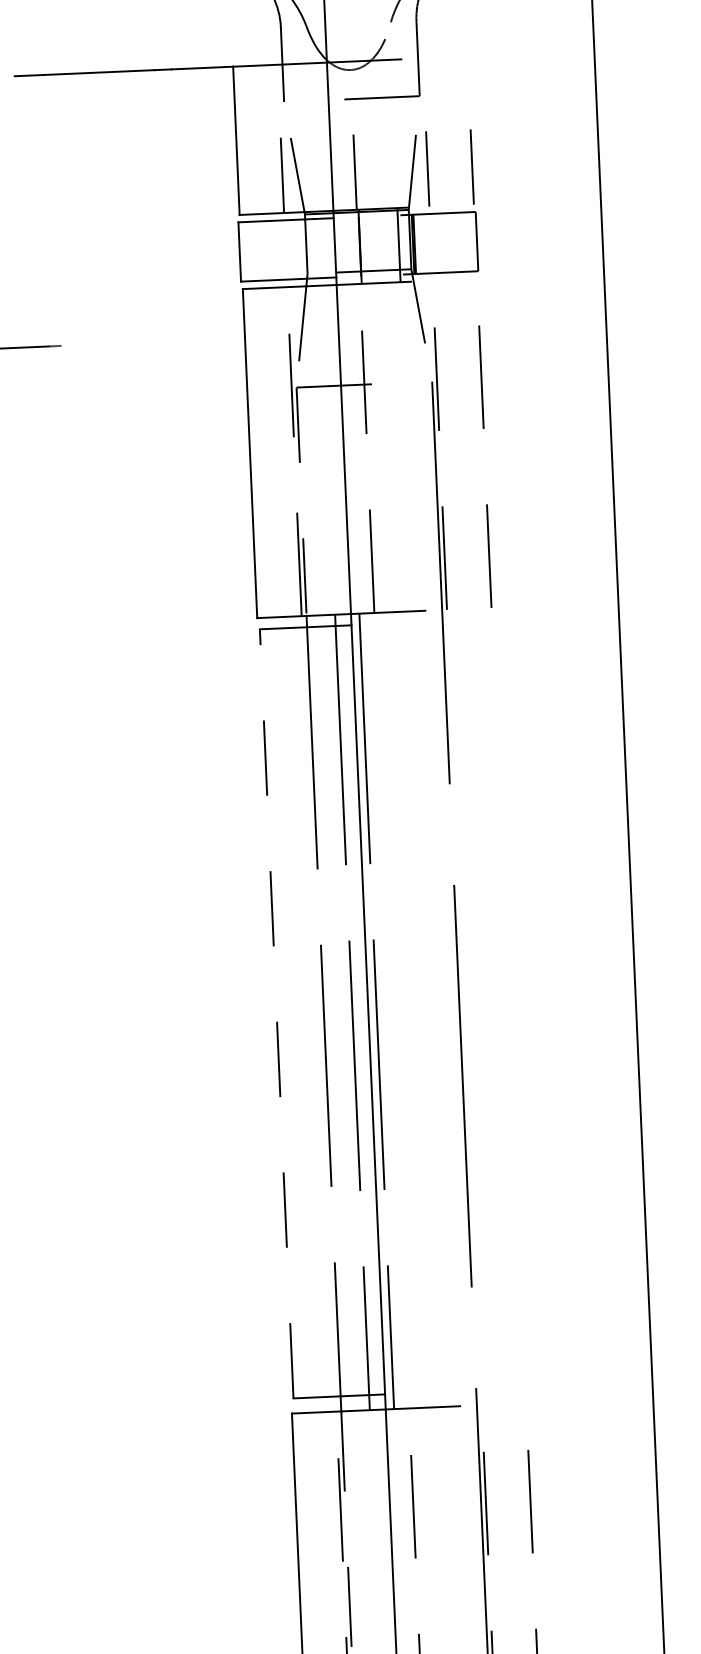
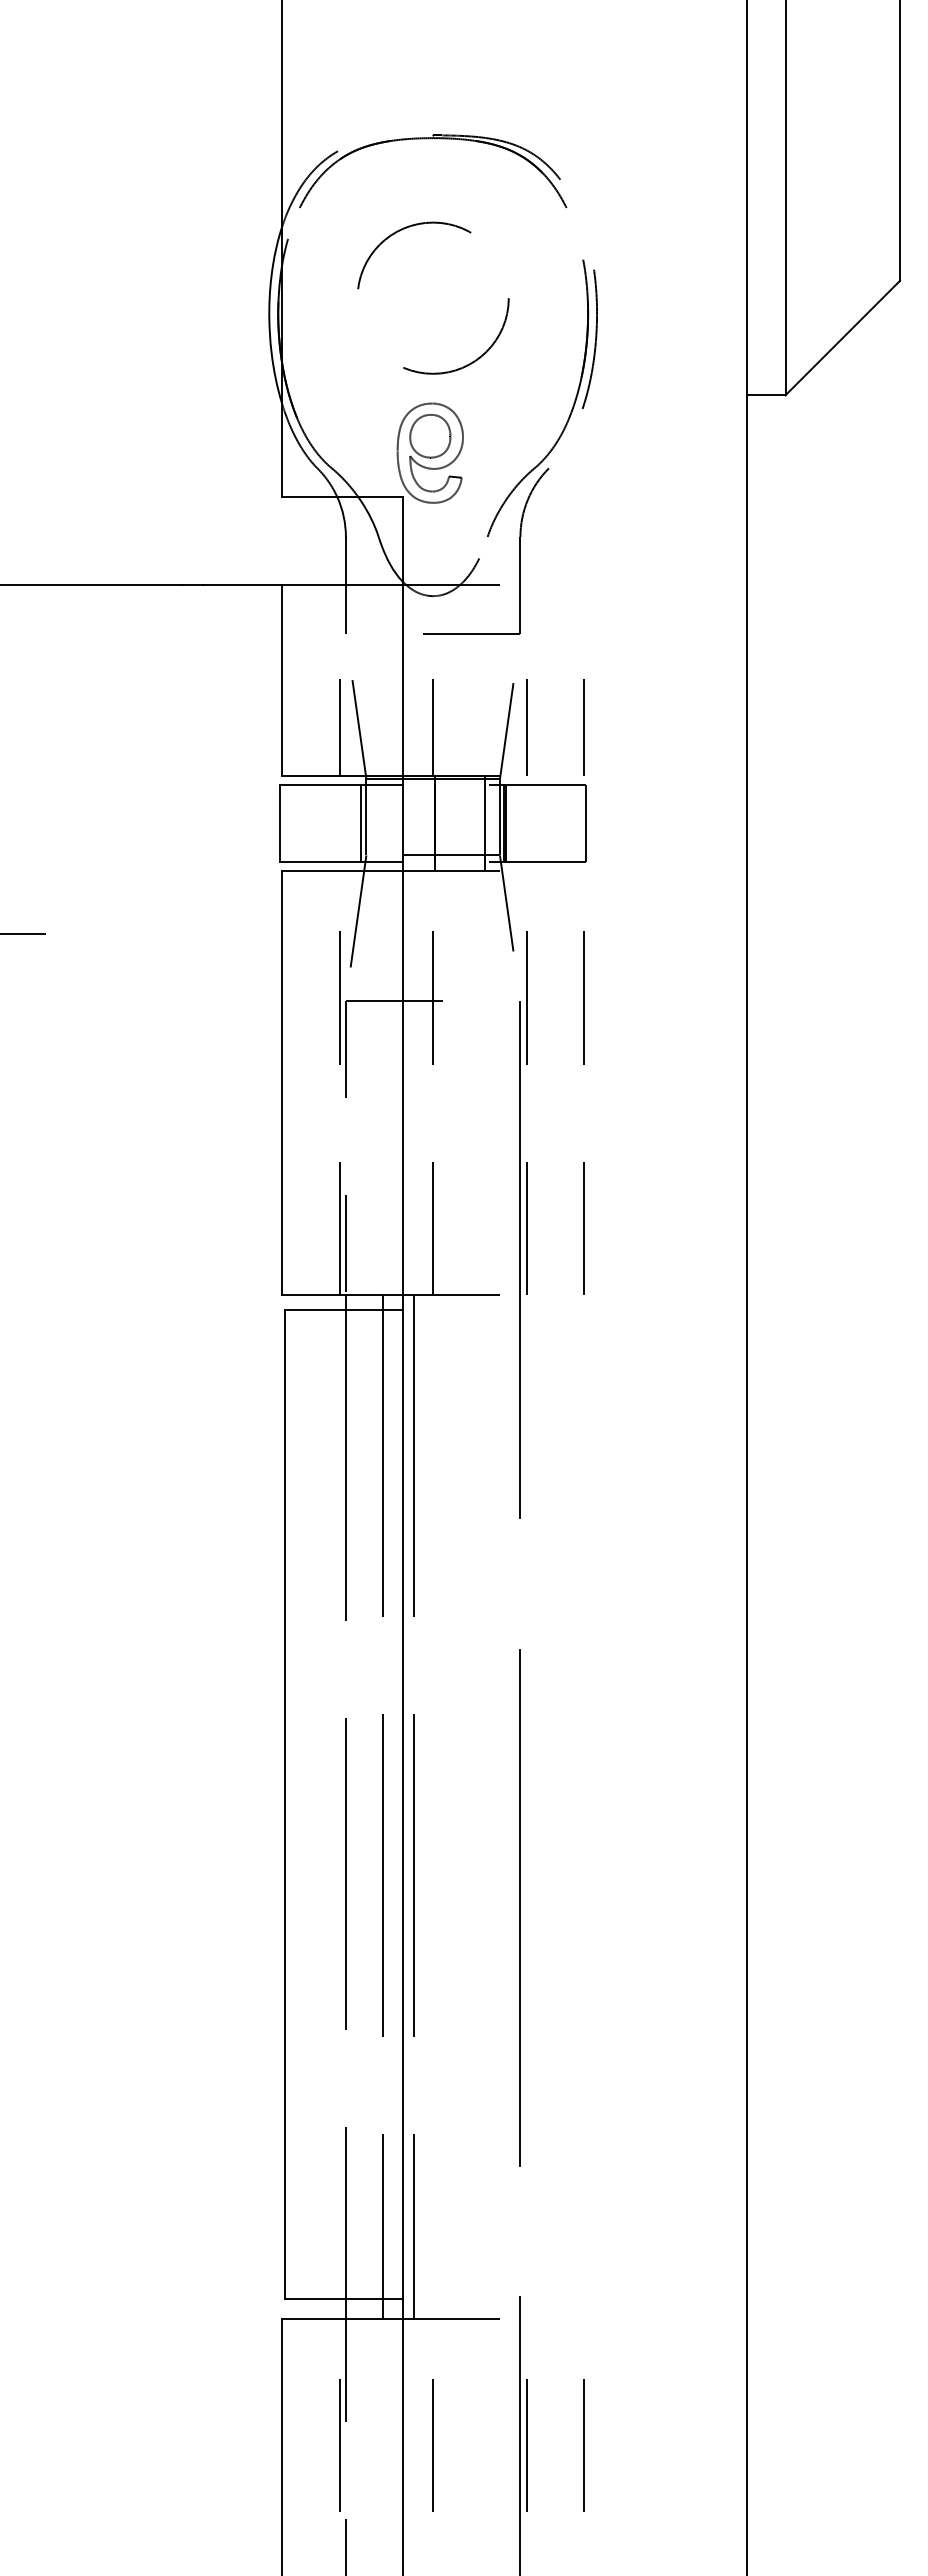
line: (301, 249) -> (360, 823), added
line: (276, 1013) -> (285, 1804), dashed -> solid

